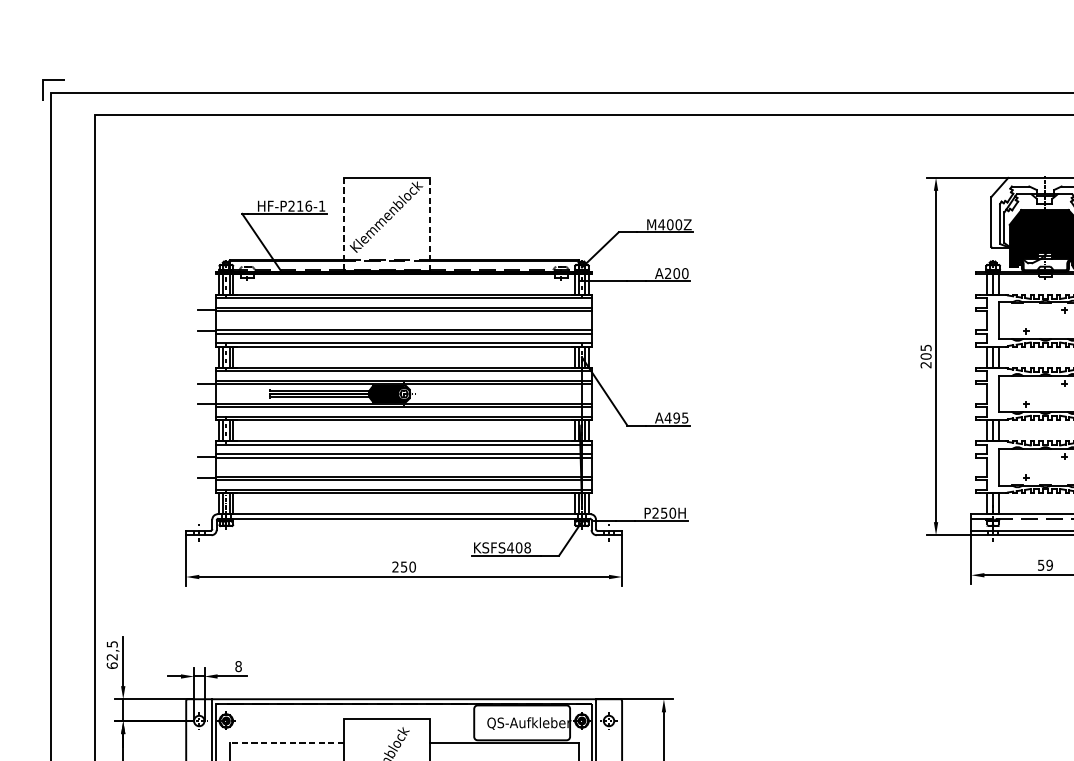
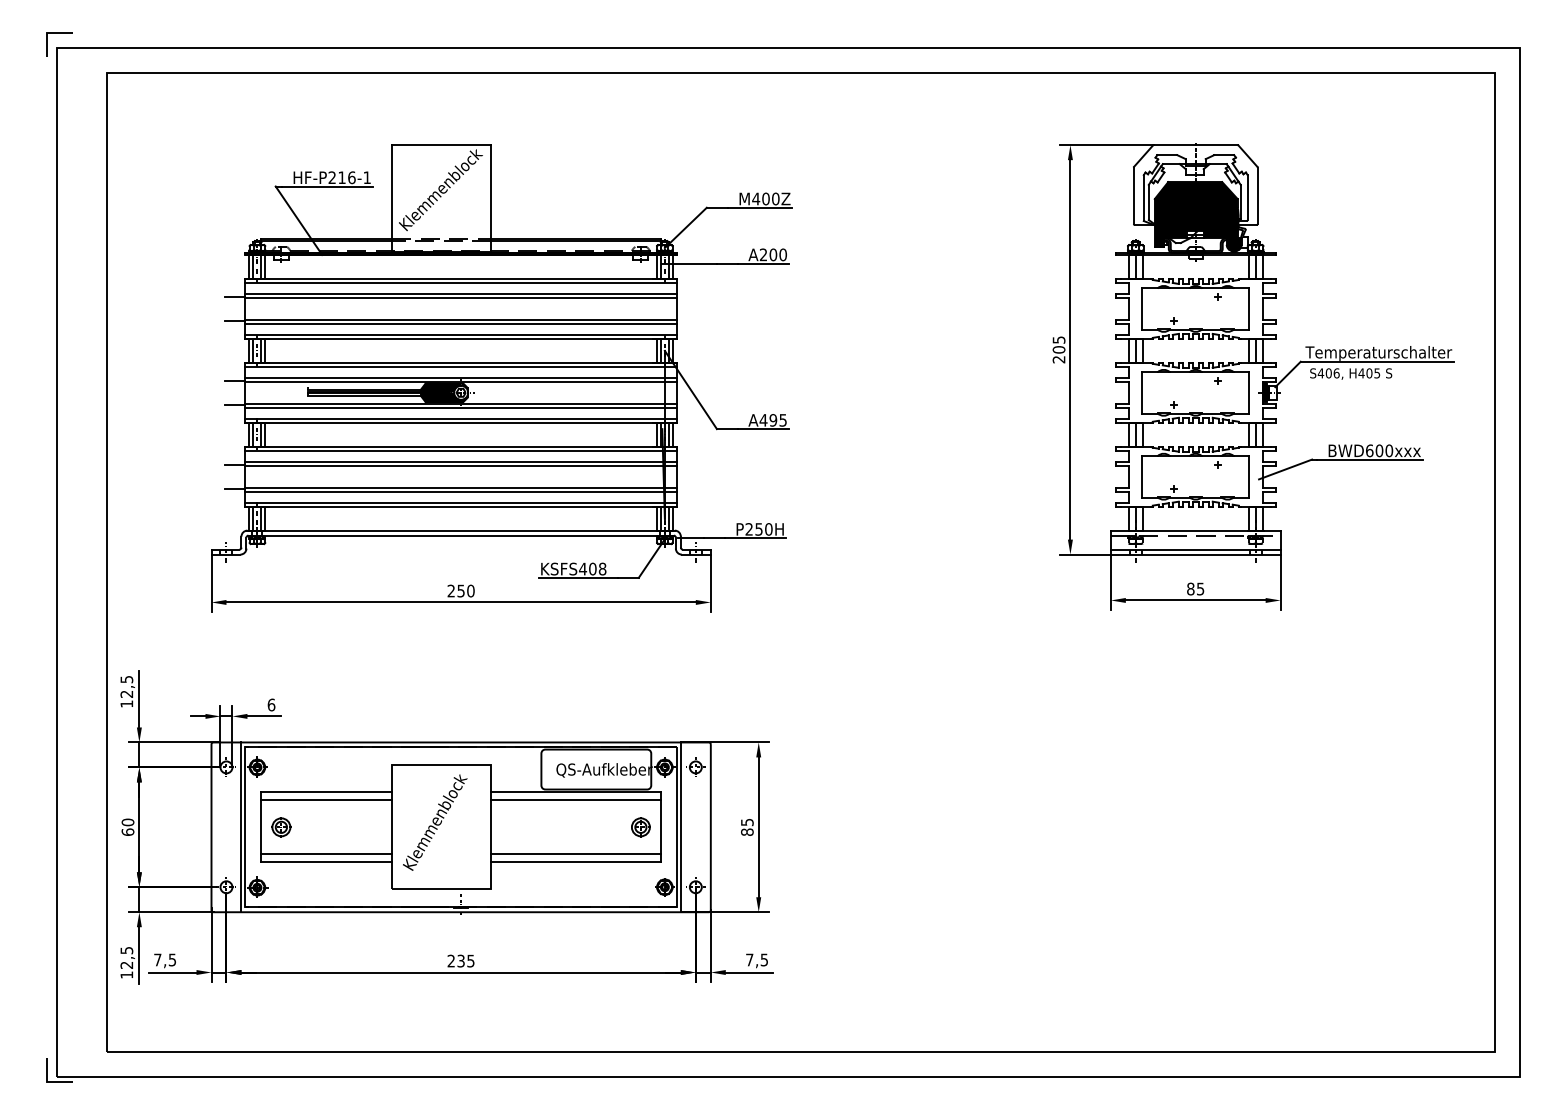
line: (430, 224) -> (491, 198), dashed -> solid
line: (344, 225) -> (392, 199), dashed -> solid
text: (1045, 564) -> (1195, 588), 59 -> 85
text: (111, 665) -> (126, 703), 62,5 -> 12,5
text: (238, 666) -> (271, 704), 8 -> 6
line: (286, 742) -> (326, 792), dashed -> solid
line: (286, 749) -> (326, 800), added
line: (503, 749) -> (575, 800), added

